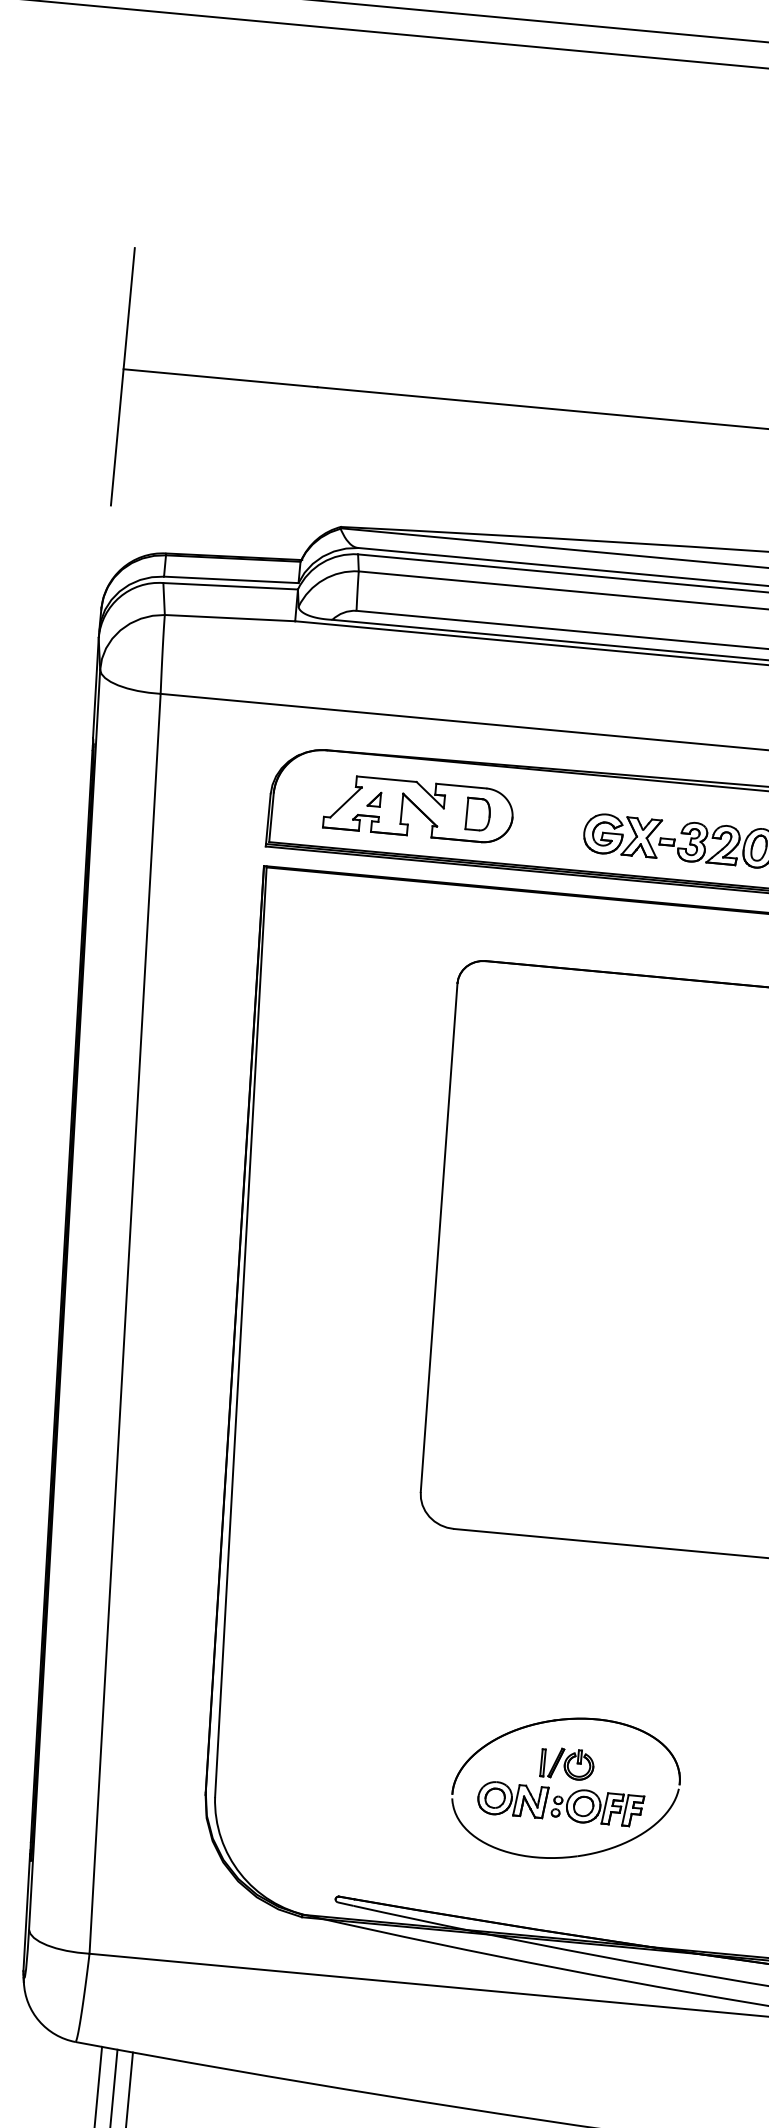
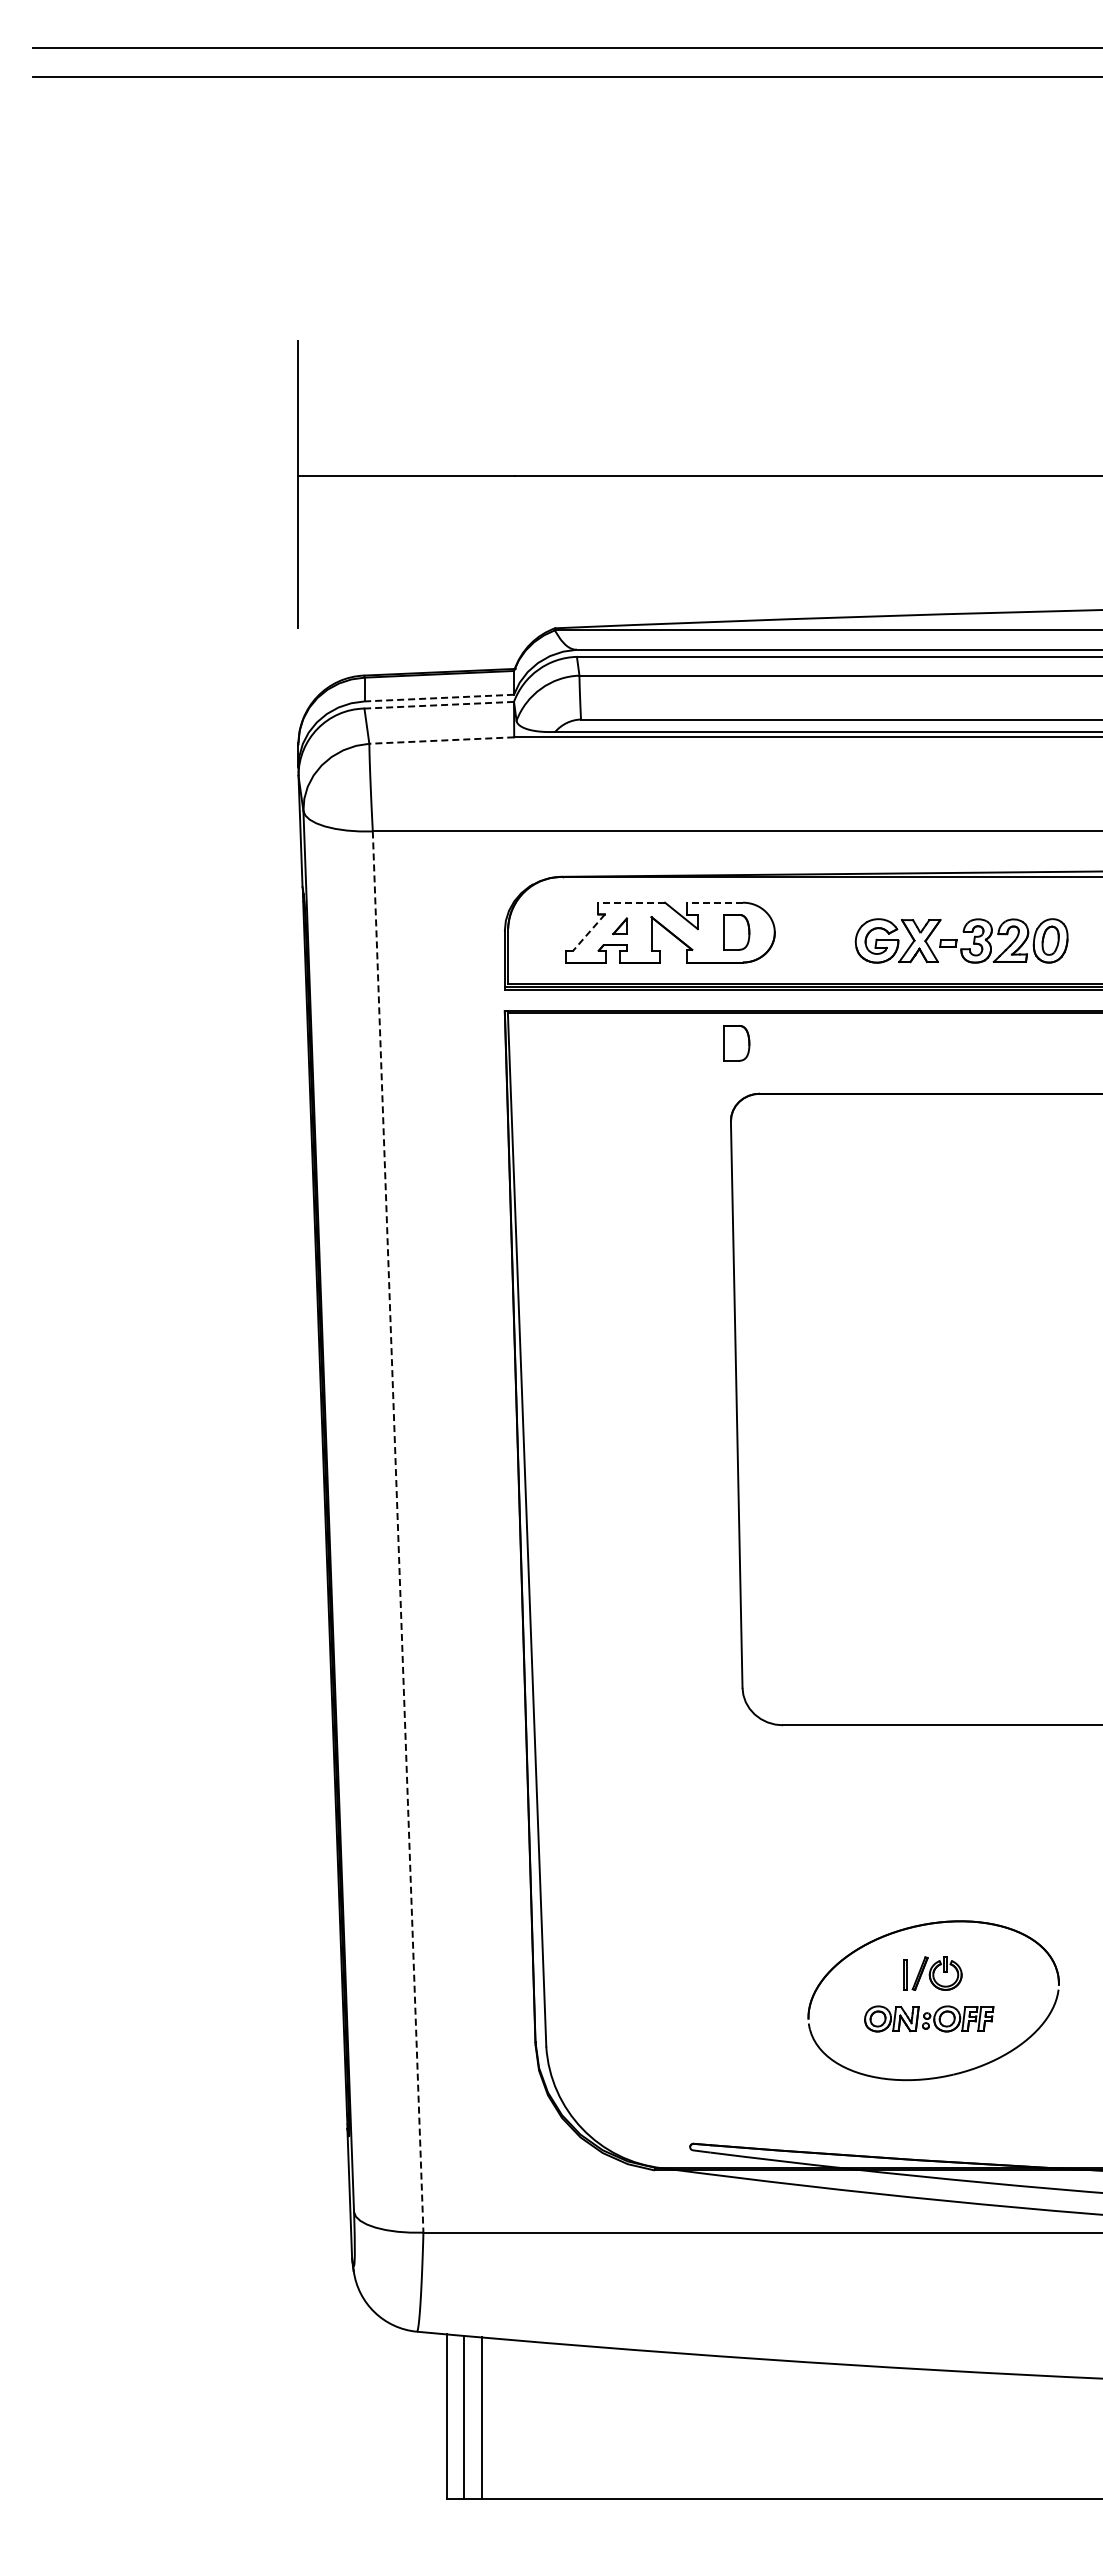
line: (231, 580) -> (439, 698), solid -> dashed
line: (230, 586) -> (439, 705), solid -> dashed
line: (229, 618) -> (441, 740), solid -> dashed
line: (386, 779) -> (631, 902), solid -> dashed
line: (460, 785) -> (714, 902), solid -> dashed
line: (345, 802) -> (588, 932), solid -> dashed
part: (468, 914) -> (736, 1043), added
line: (125, 1324) -> (398, 1532), solid -> dashed
part: (559, 1803) -> (928, 2018), size x0.7

